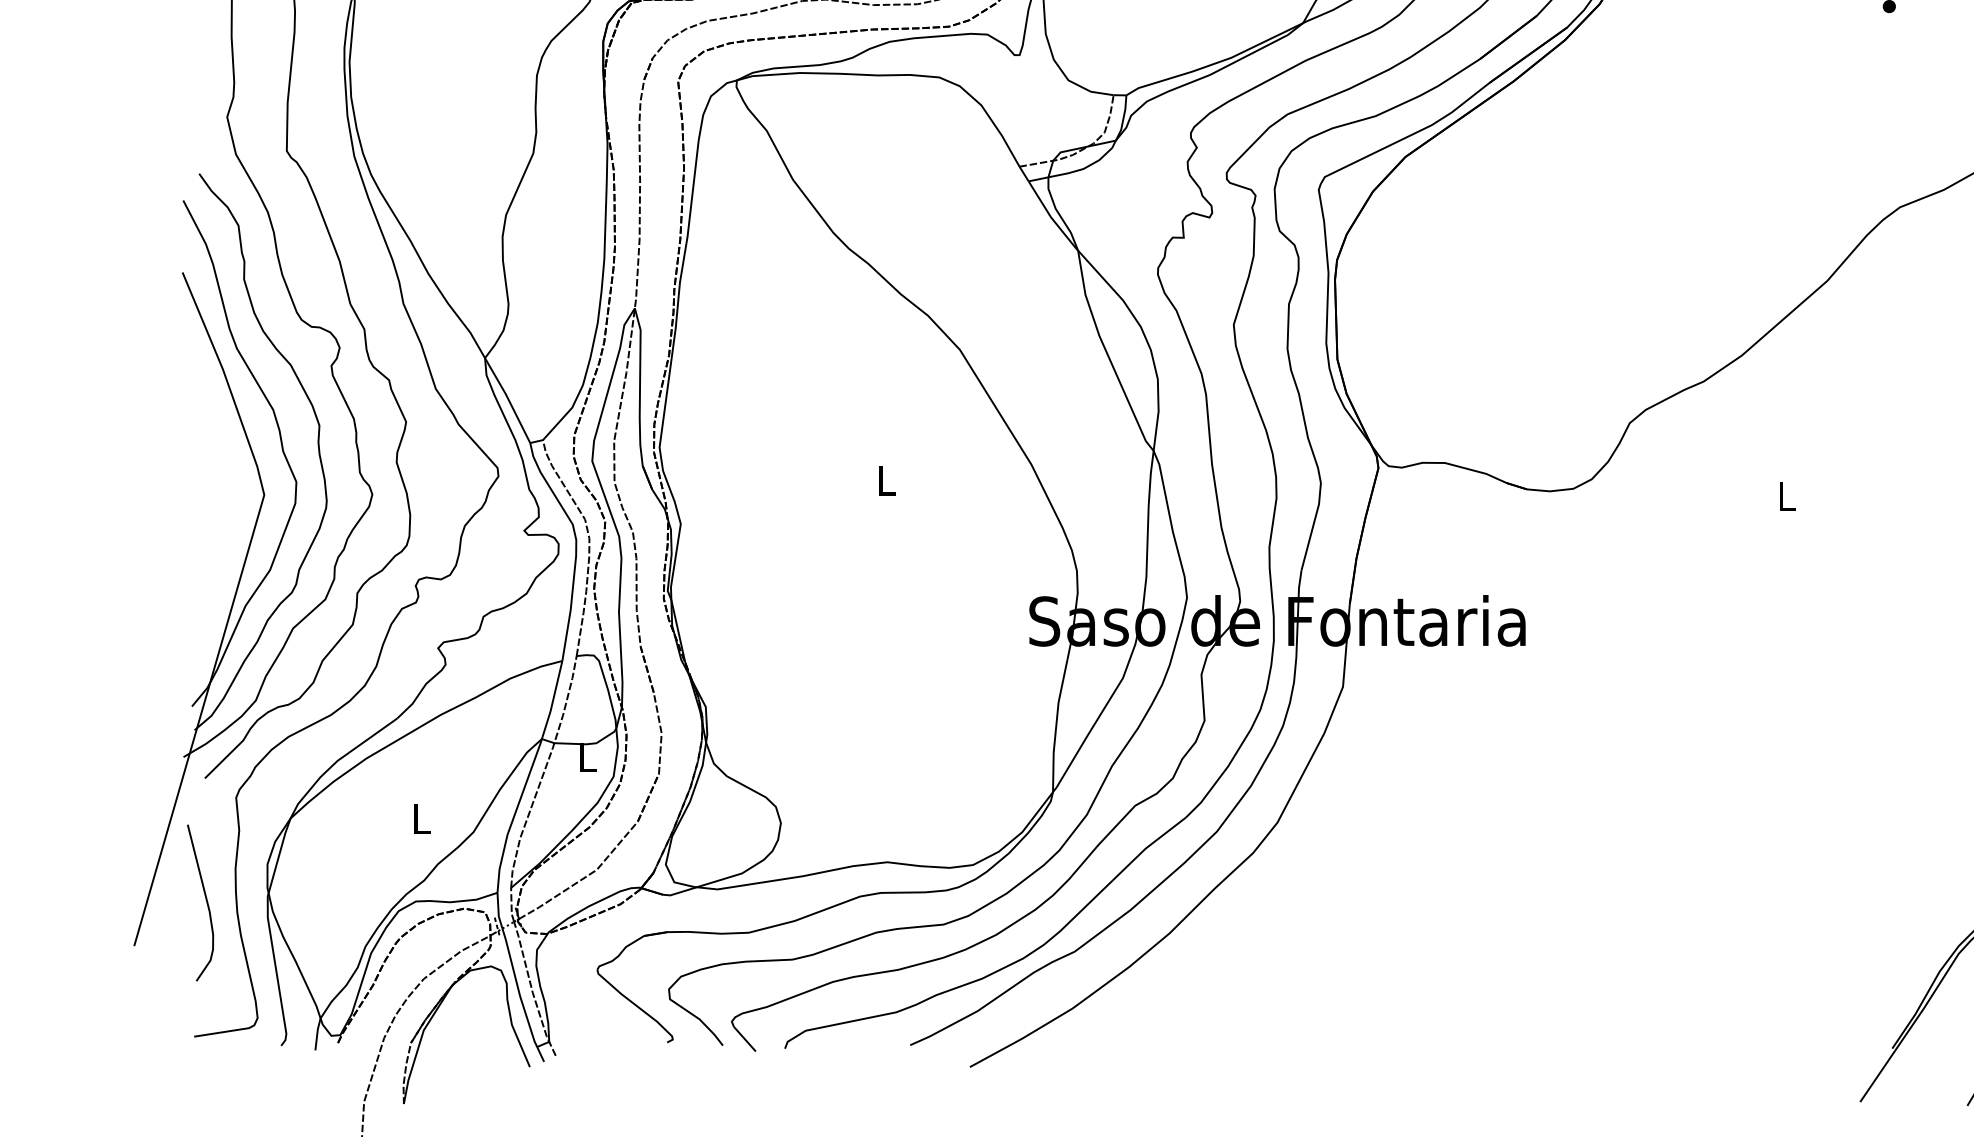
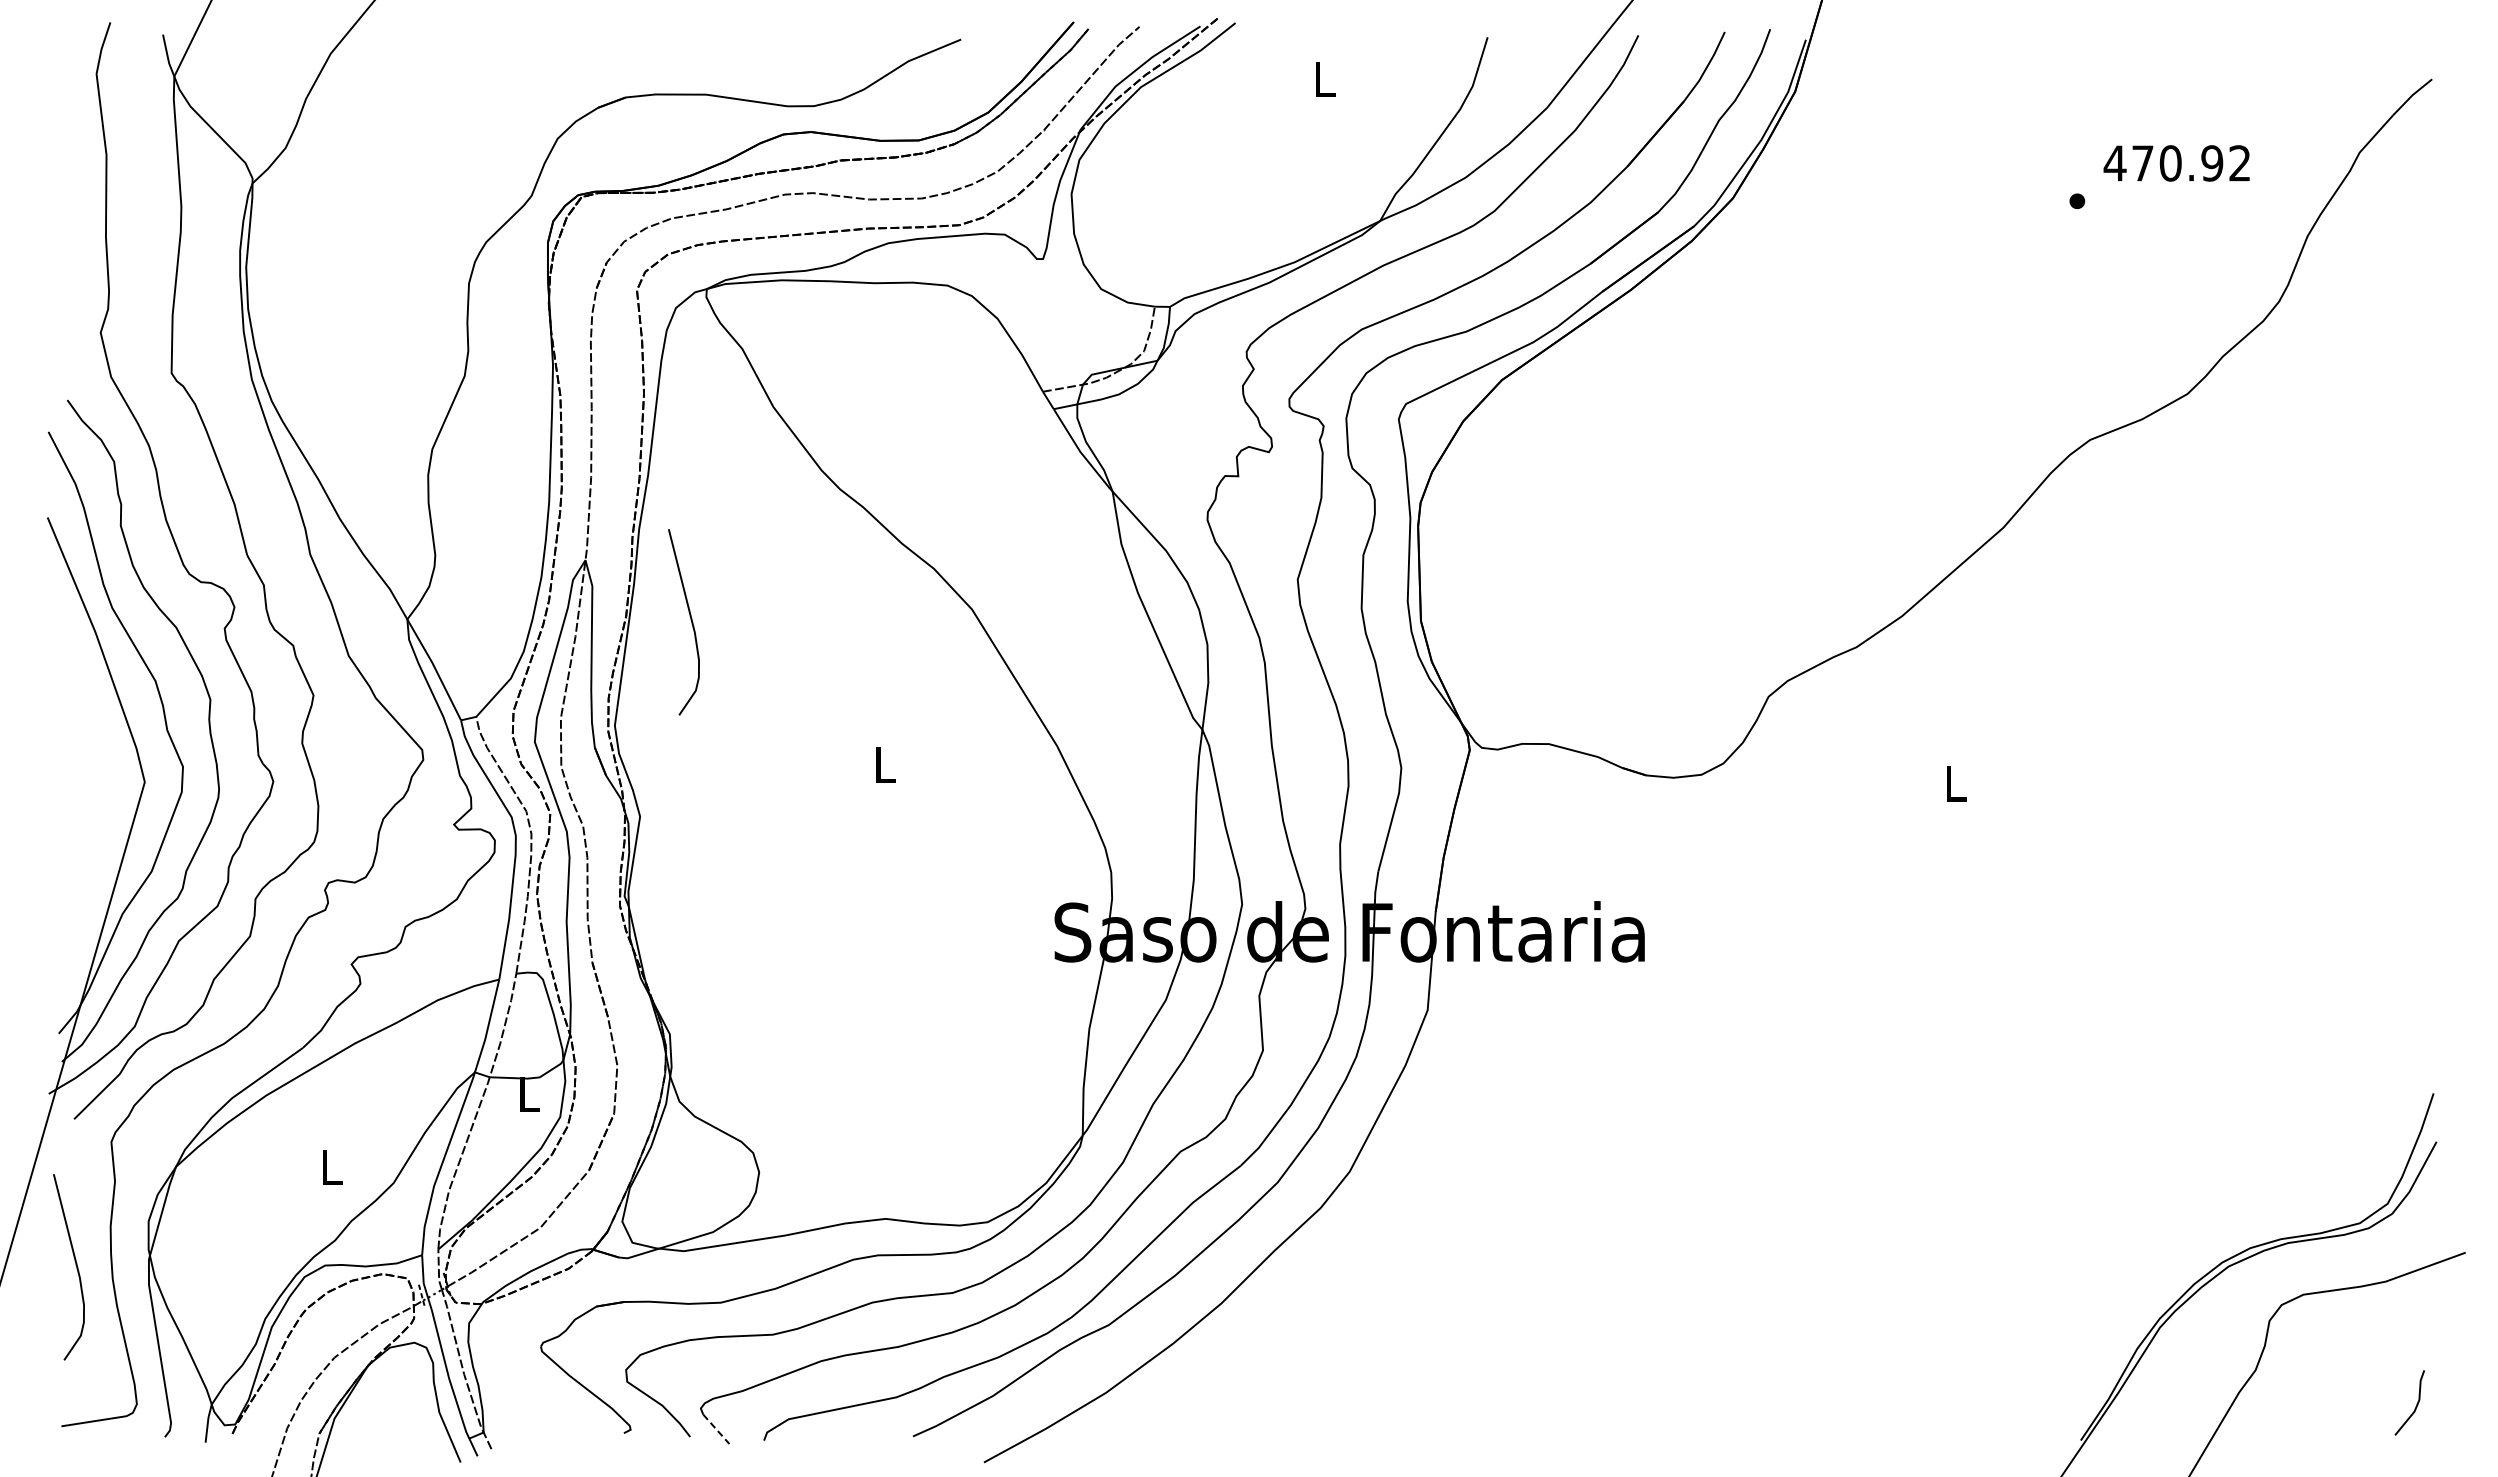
curve: (723, 359) -> (690, 620), added
line: (745, 1039) -> (716, 1429), solid -> dashed

